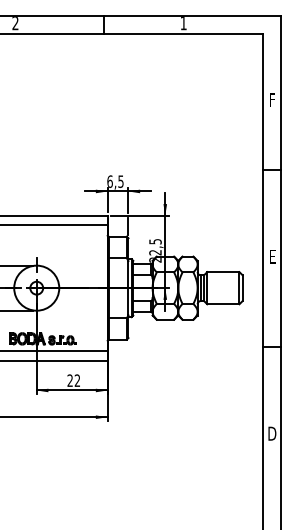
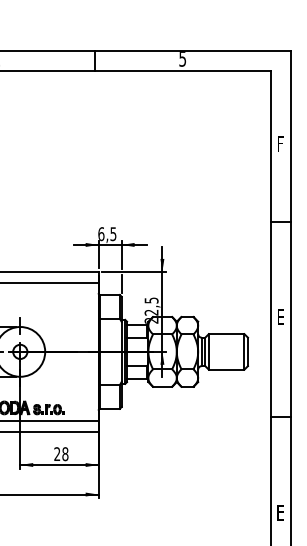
text: (183, 23) -> (182, 59), 1 -> 5
text: (77, 380) -> (65, 453), 22 -> 28
text: (272, 433) -> (280, 512), D -> E

